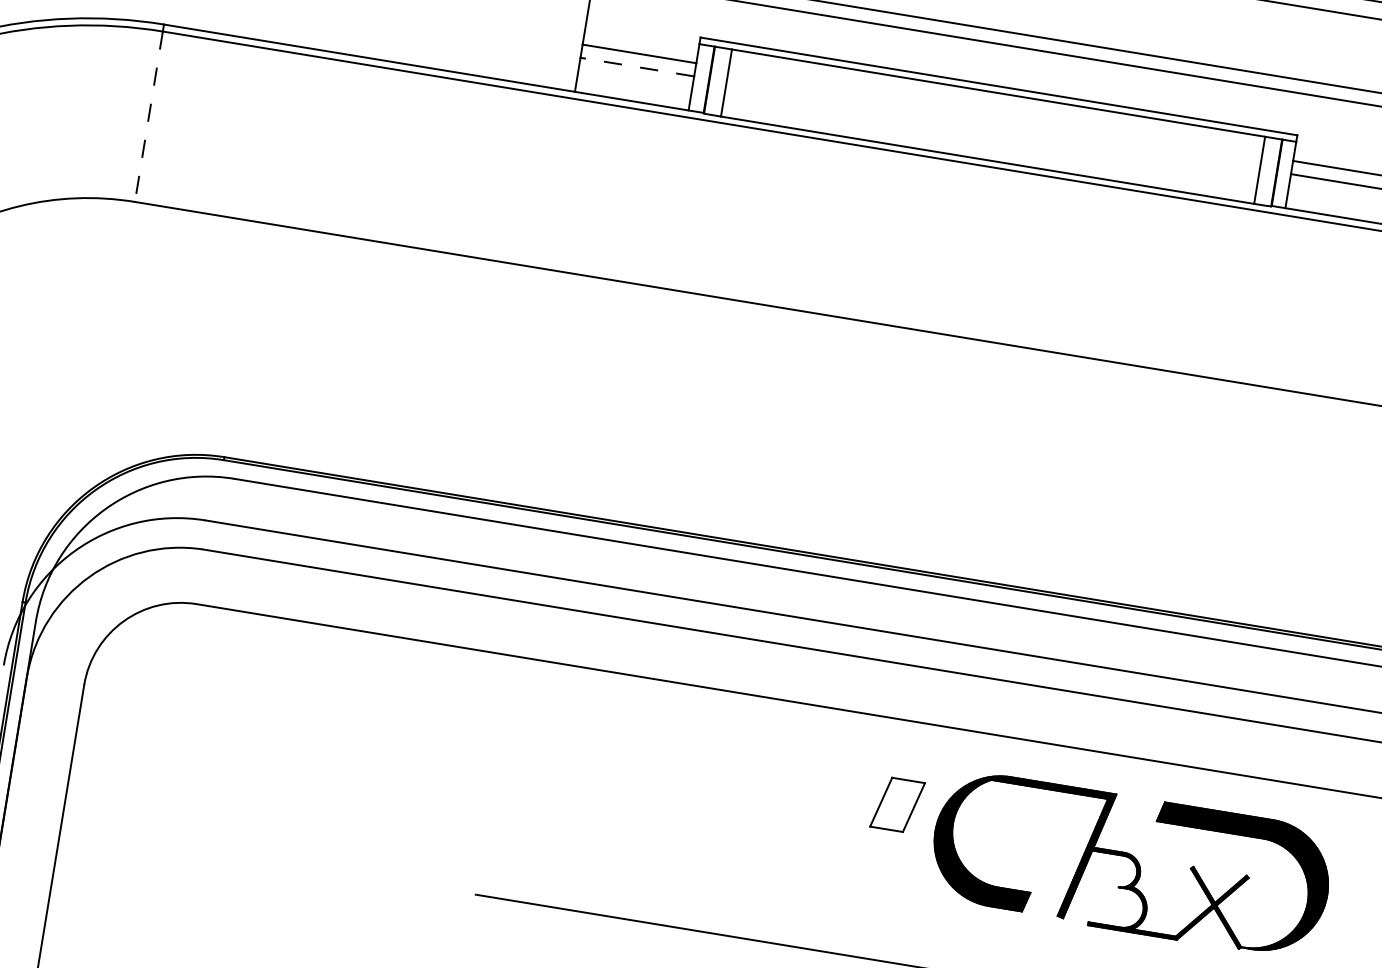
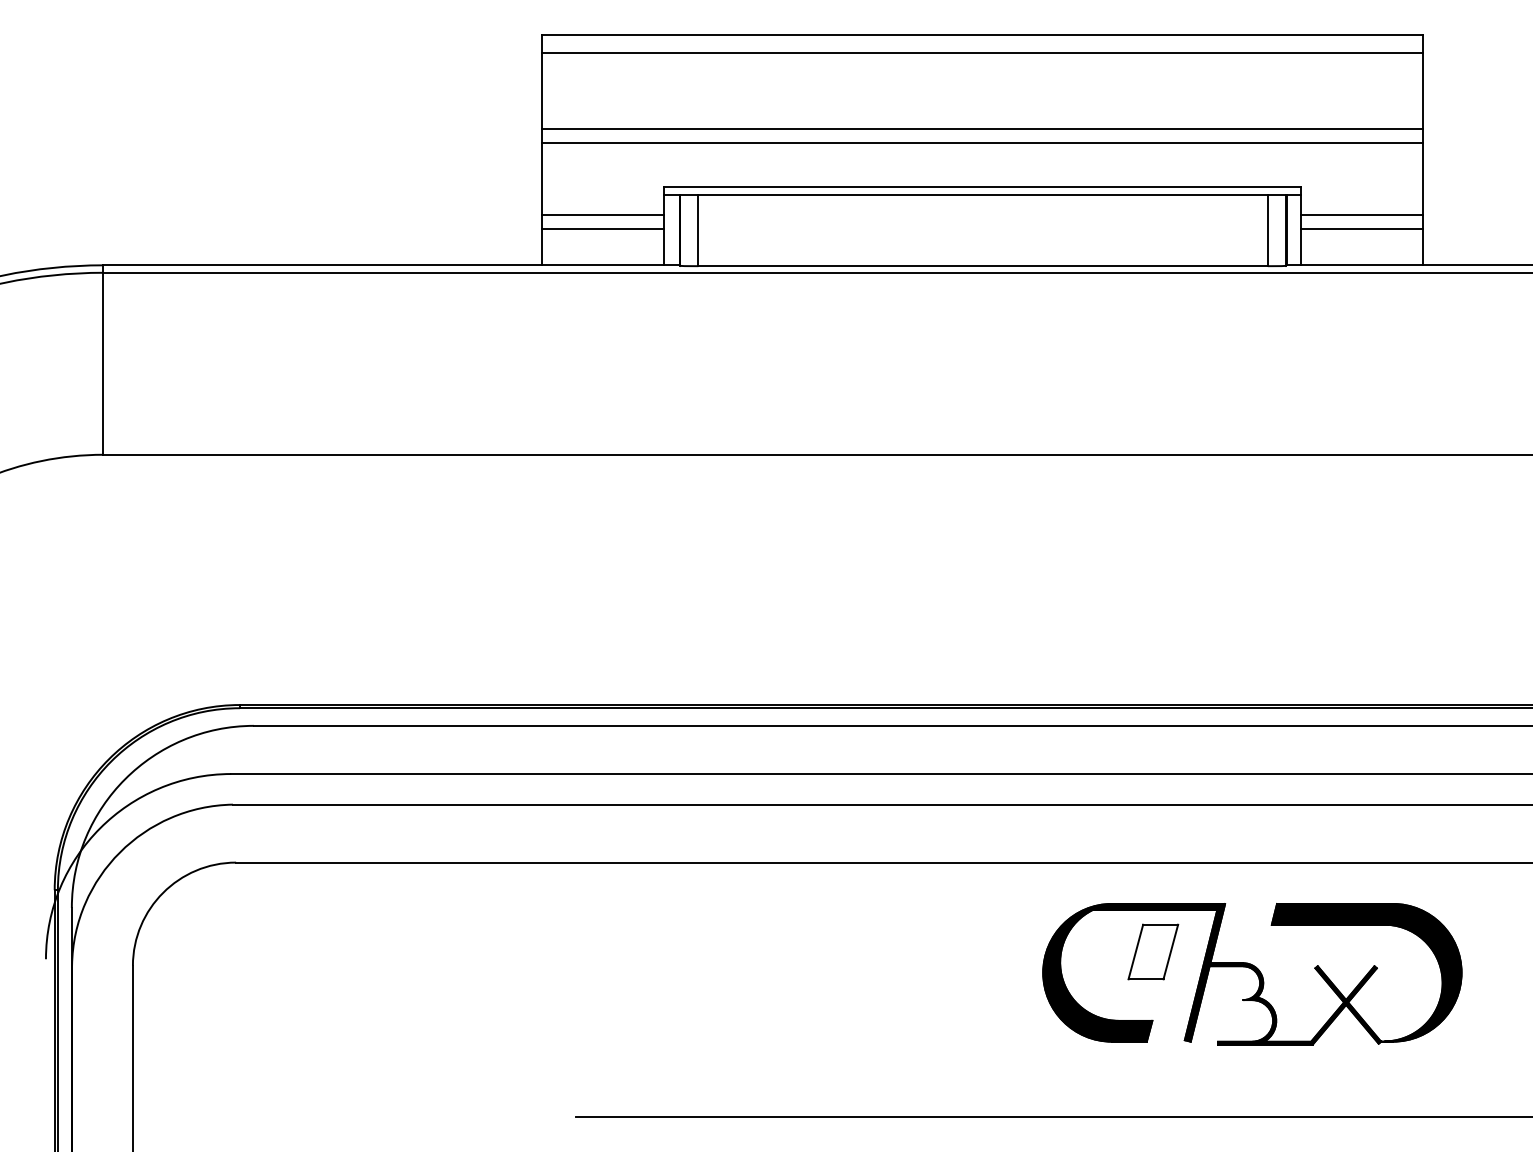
line: (637, 66) -> (603, 228), dashed -> solid
line: (149, 116) -> (103, 363), dashed -> solid
part: (897, 804) -> (1153, 951), moved

